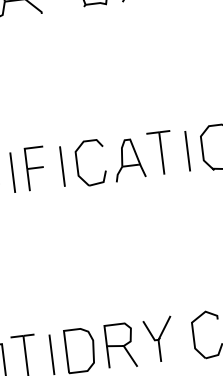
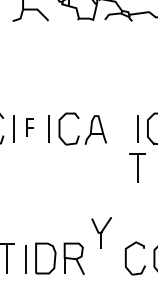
part: (160, 152) -> (137, 167), moved
part: (34, 167) -> (29, 127), size x0.6
part: (159, 339) -> (101, 232), moved

